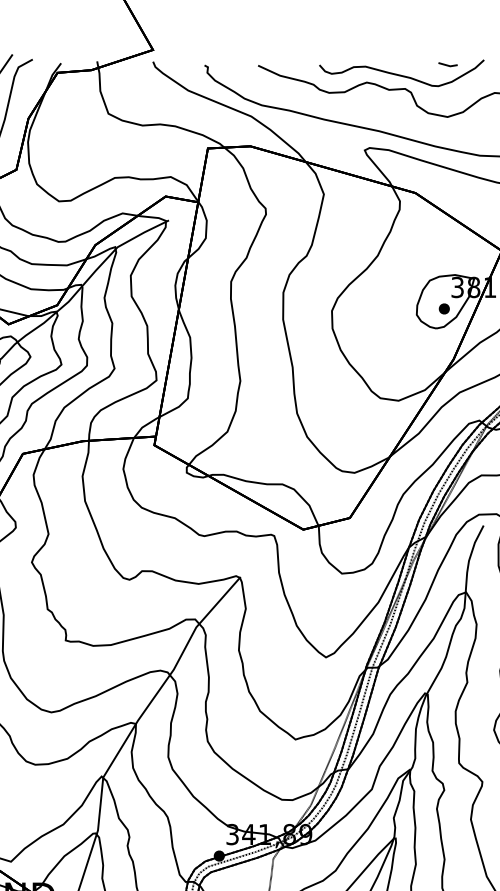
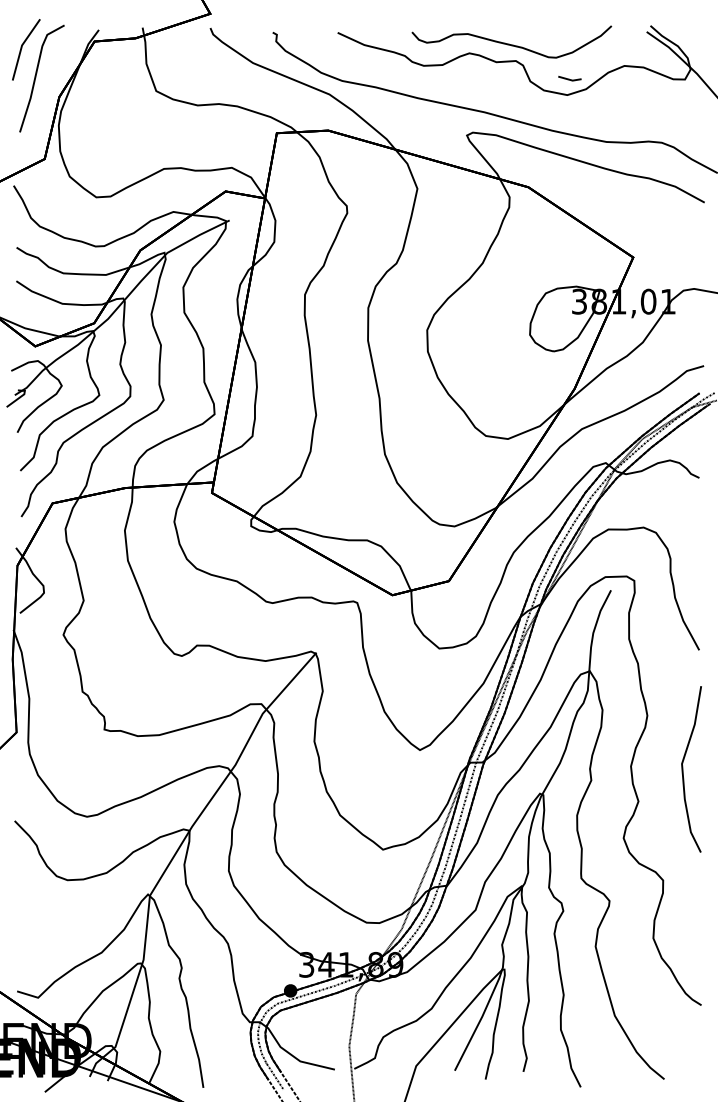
line: (447, 64) -> (569, 78), moved
part: (444, 308) -> (563, 327), removed

